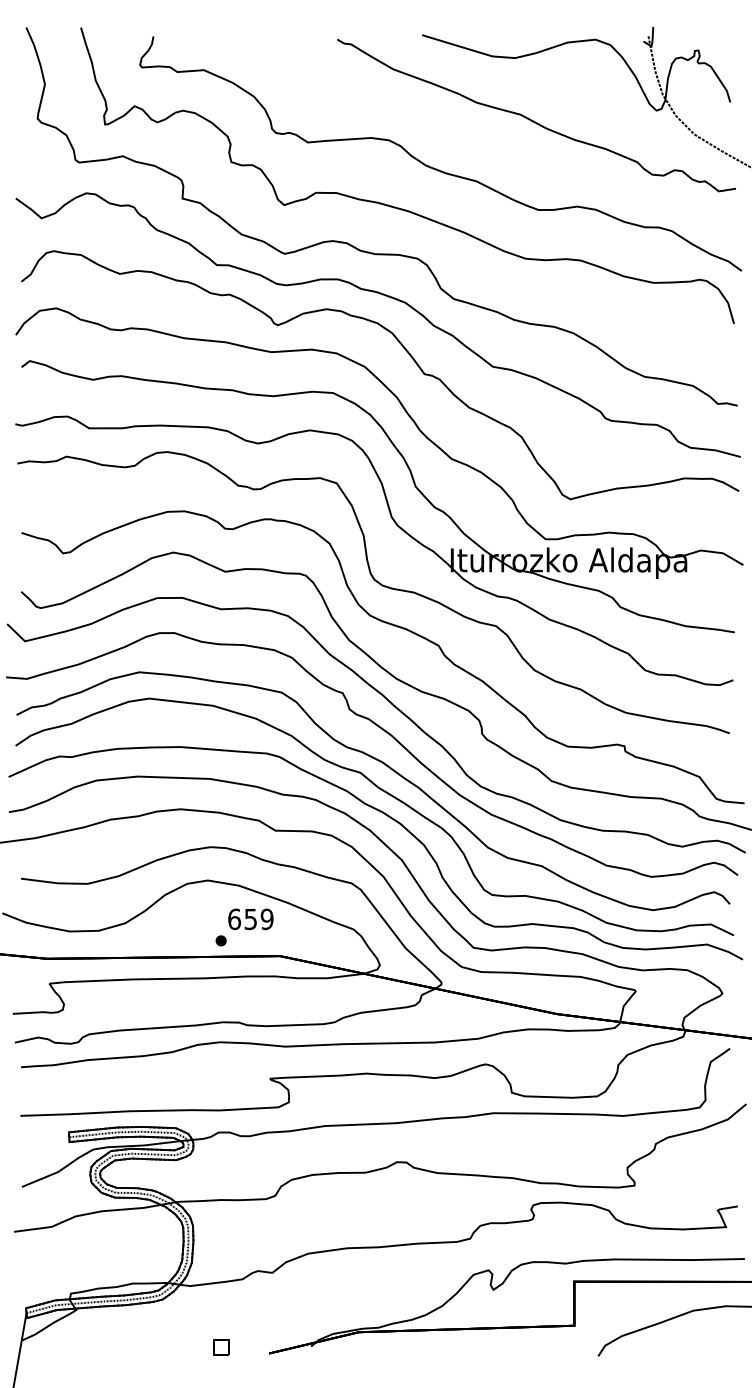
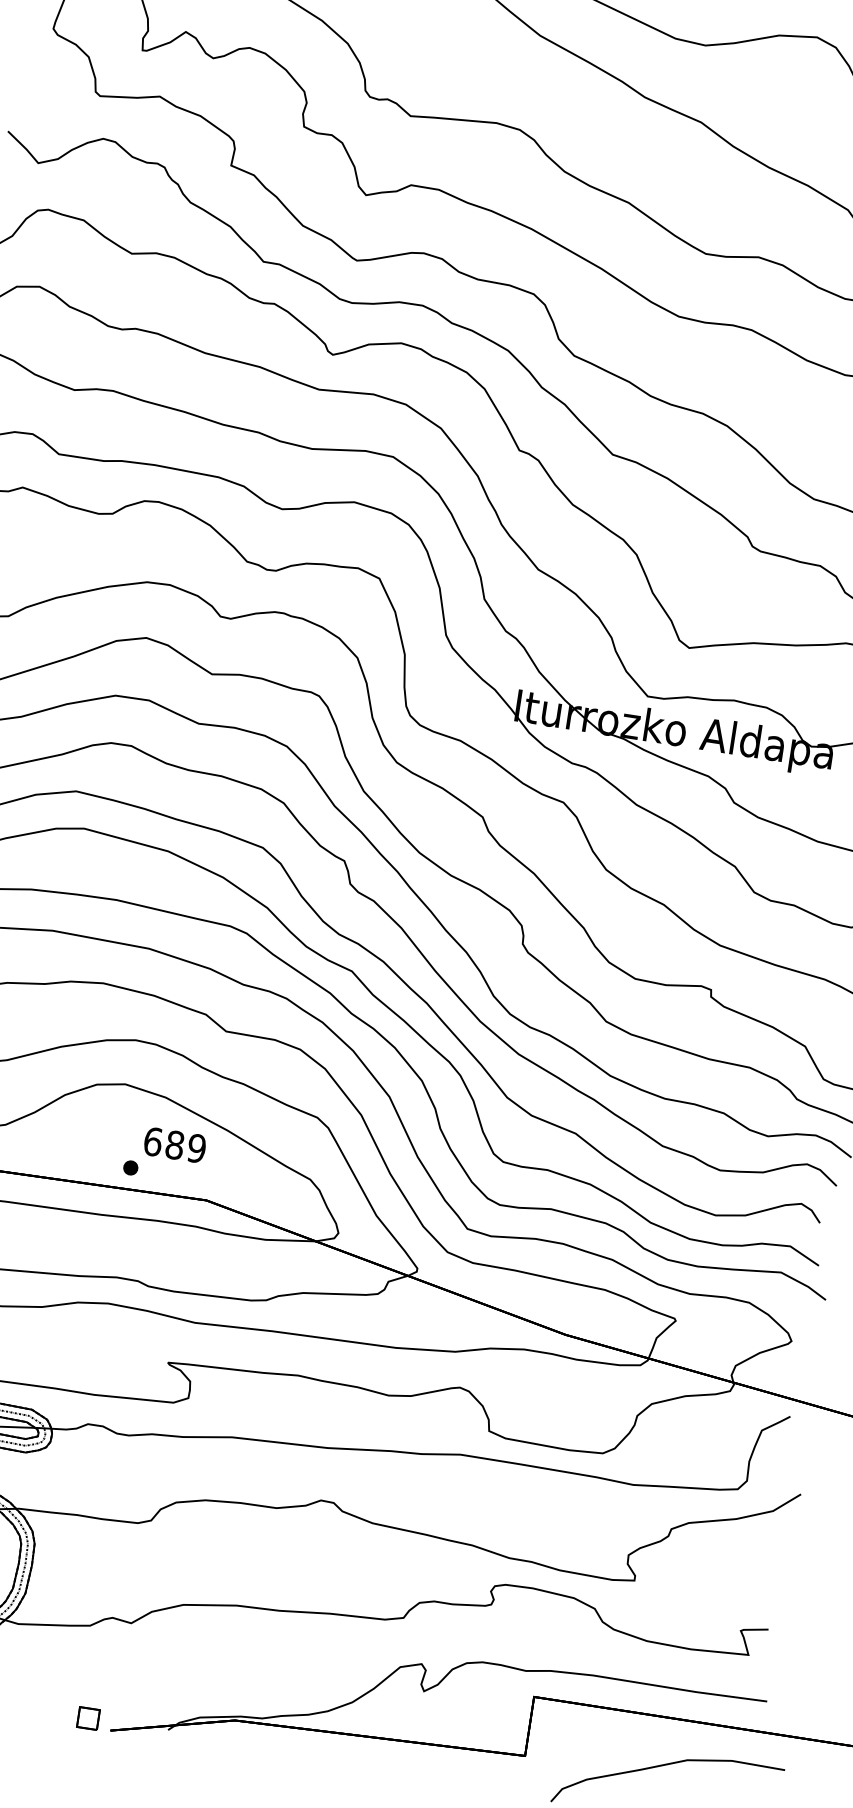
text: (250, 919) -> (174, 1145), 659 -> 689
part: (221, 1347) -> (88, 1718), moved

